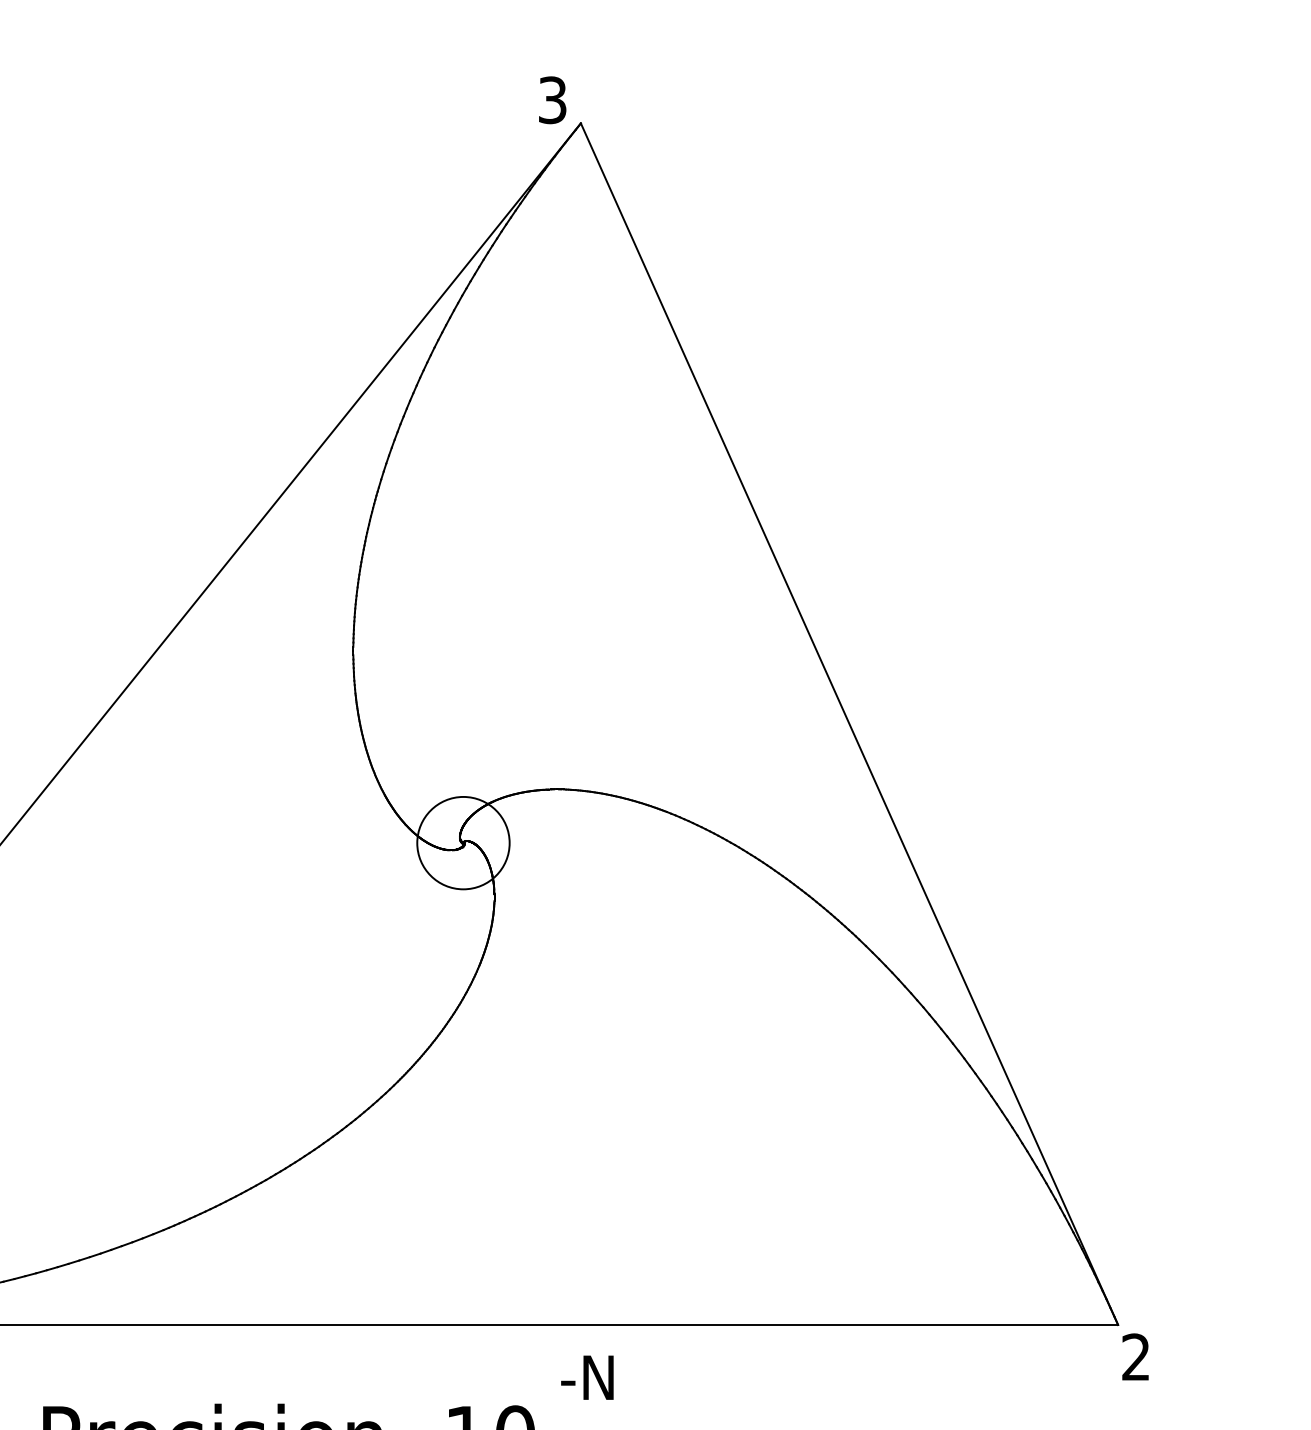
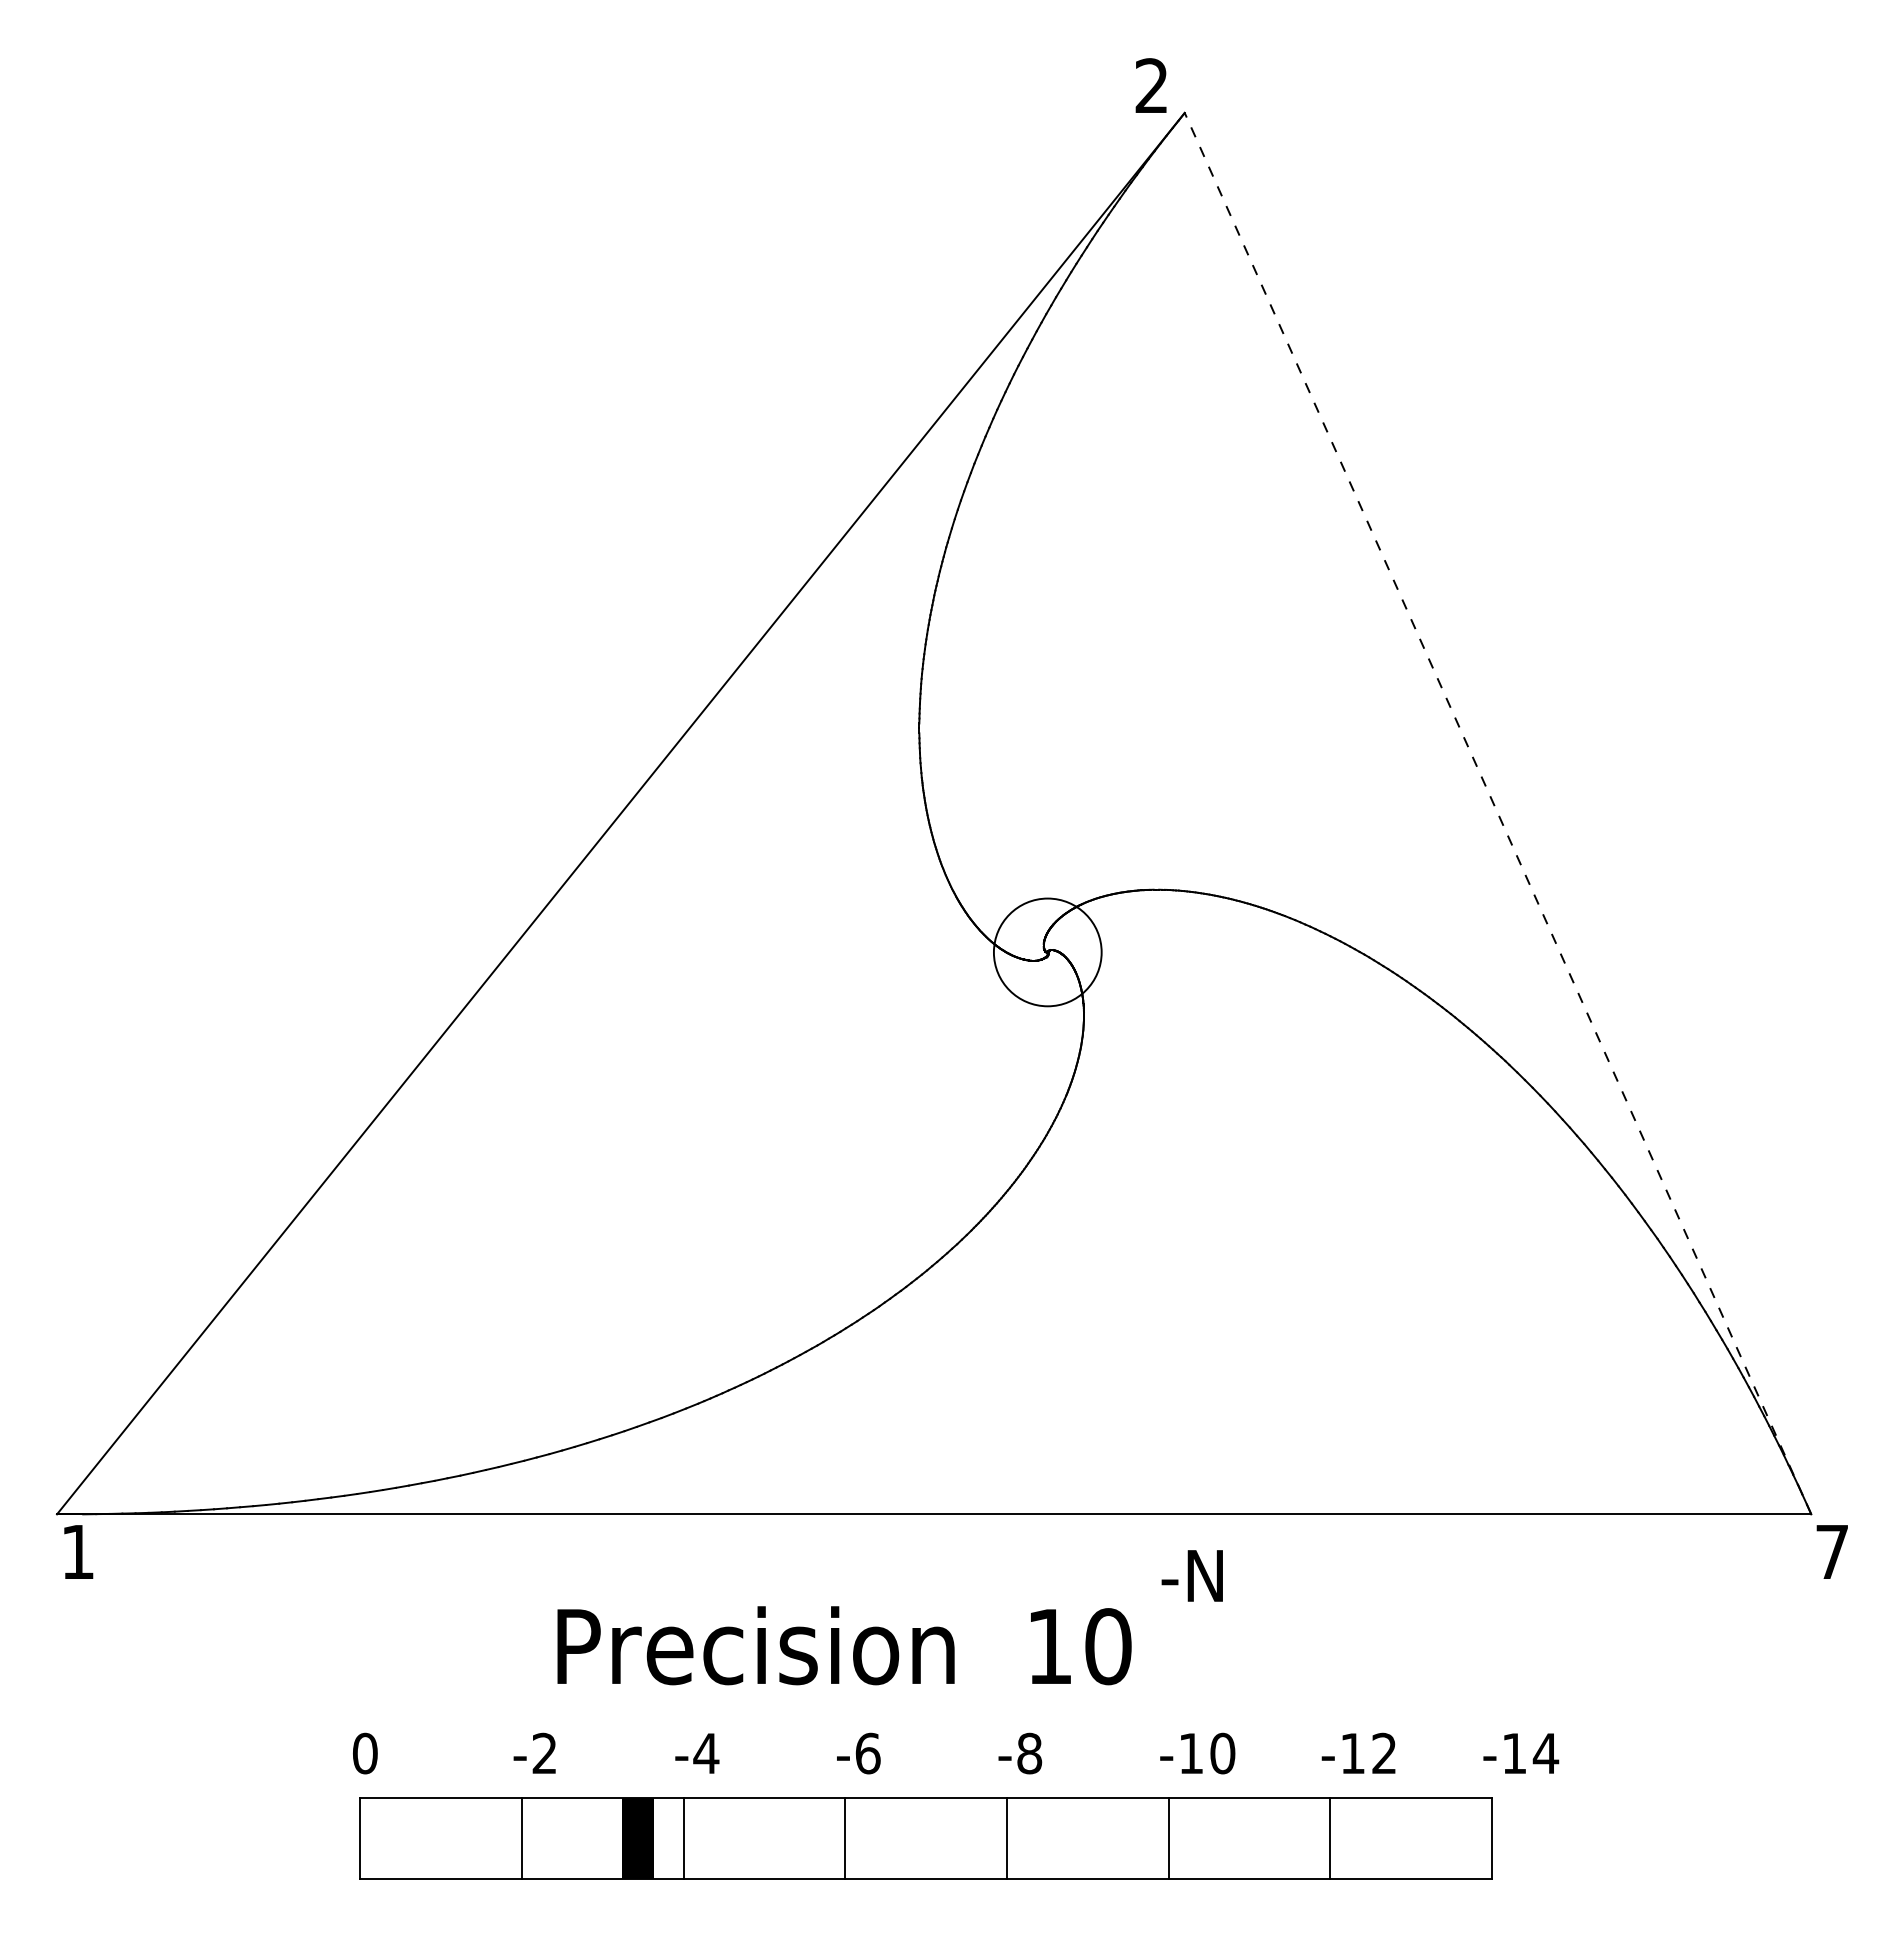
text: (552, 99) -> (1151, 85), 3 -> 2
line: (849, 724) -> (1498, 813), solid -> dashed
text: (1135, 1356) -> (1831, 1551), 2 -> 7

